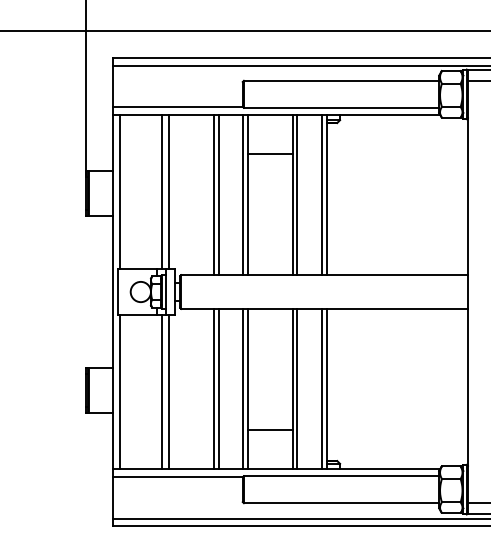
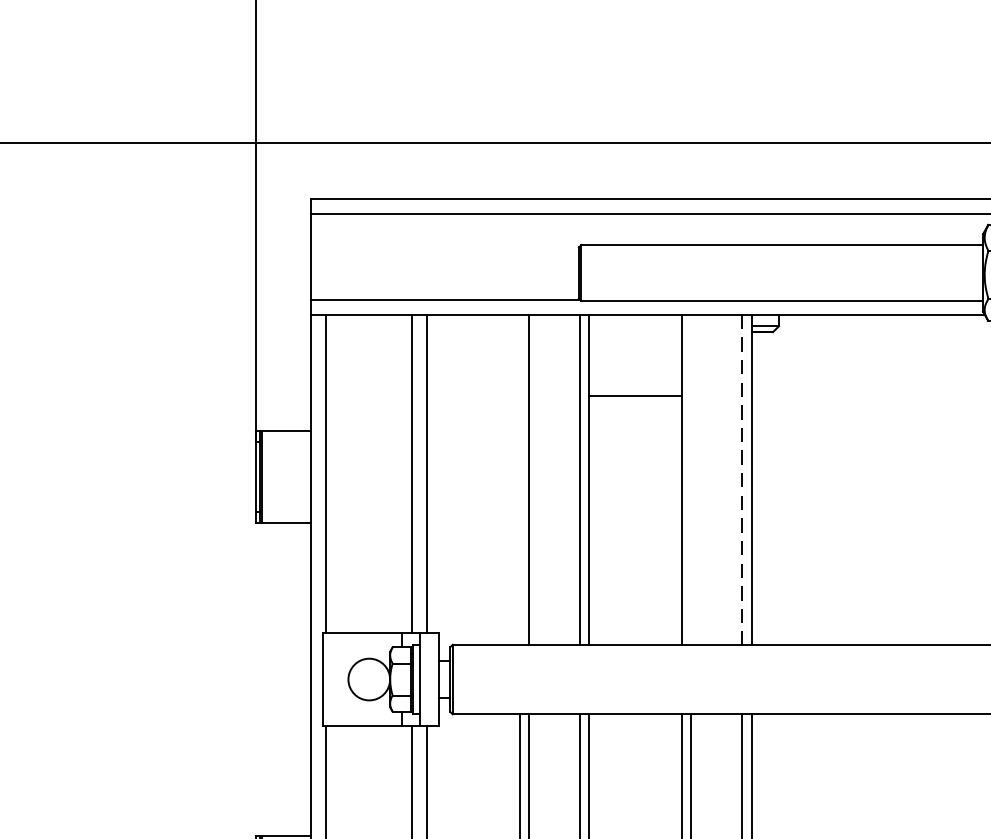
line: (214, 194) -> (520, 478), removed
line: (297, 194) -> (691, 478), removed
line: (322, 195) -> (742, 481), solid -> dashed

